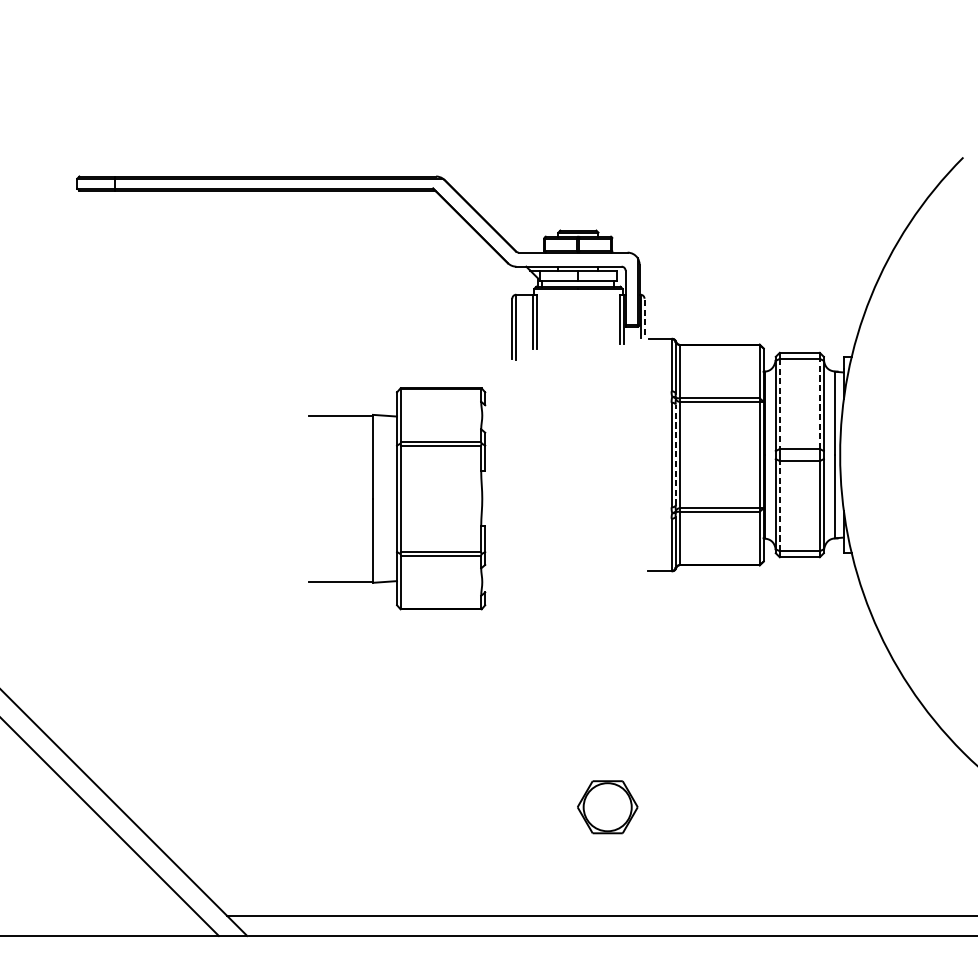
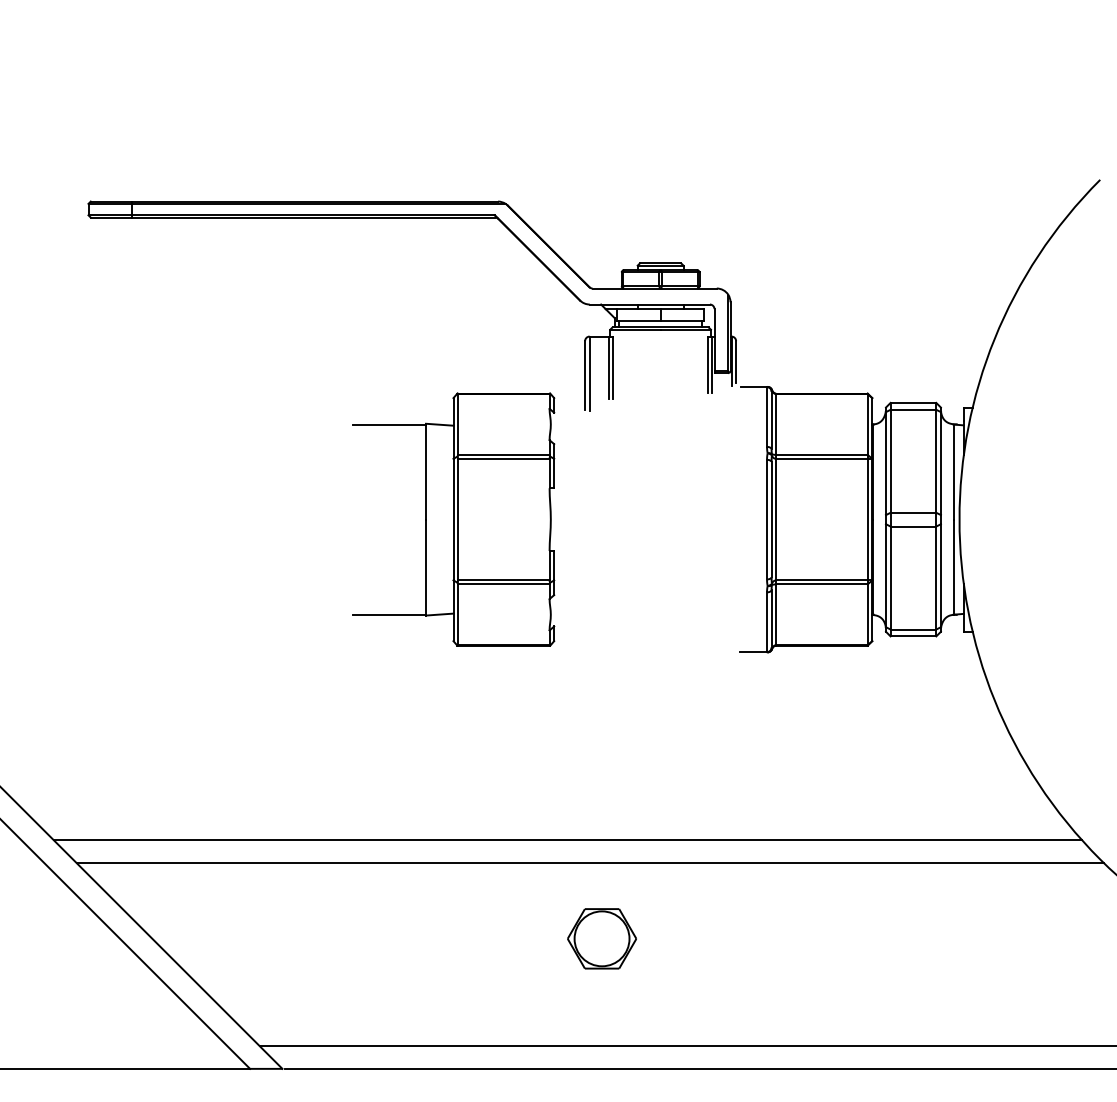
line: (644, 316) -> (736, 361), dashed -> solid
line: (820, 403) -> (936, 460), dashed -> solid
line: (779, 404) -> (890, 461), dashed -> solid
line: (675, 454) -> (771, 519), dashed -> solid
part: (397, 498) -> (453, 519), moved
line: (779, 505) -> (890, 577), dashed -> solid
line: (496, 736) -> (567, 840), added
line: (516, 755) -> (589, 862), added
part: (607, 806) -> (601, 938), moved

